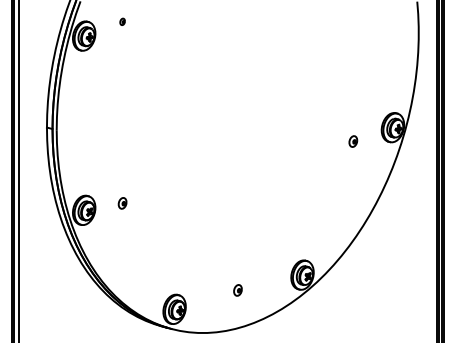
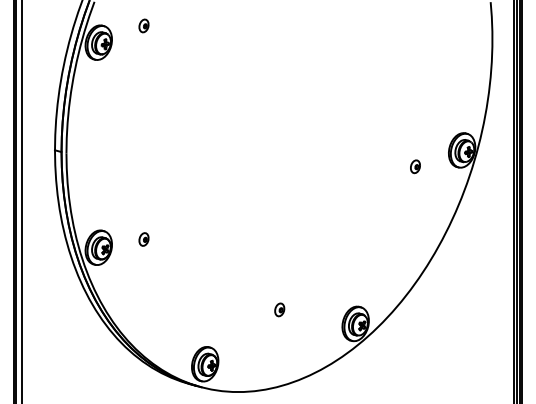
part: (122, 21) -> (143, 25), size x1.67
part: (237, 290) -> (279, 309), moved

